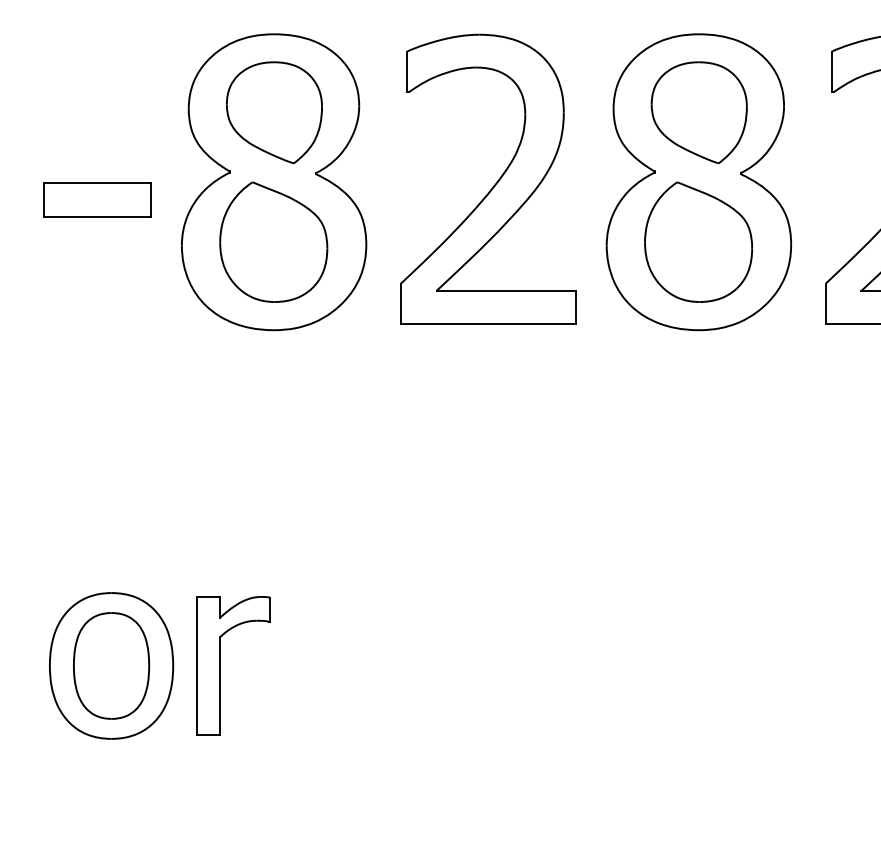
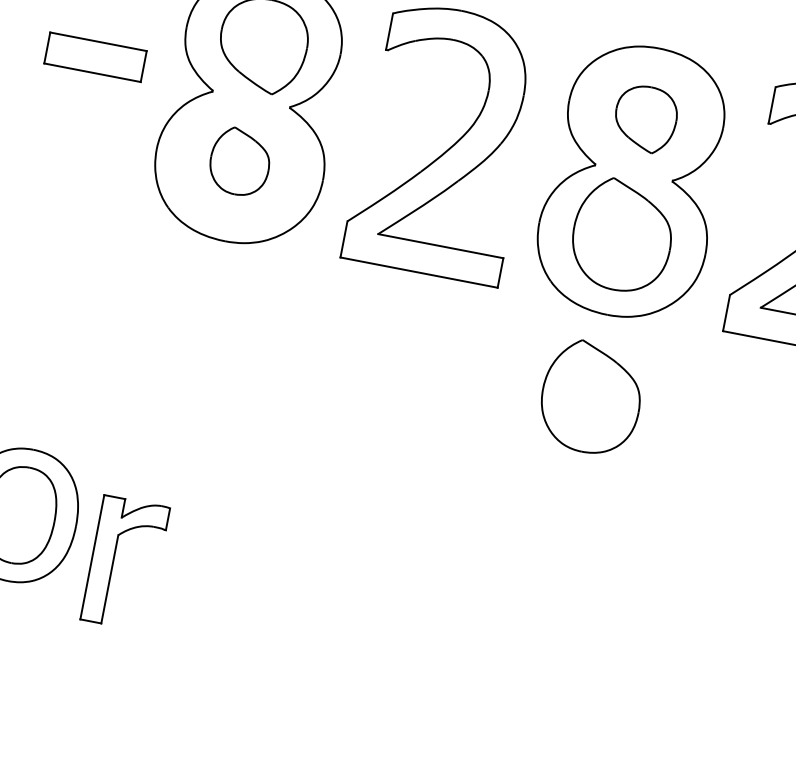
part: (698, 112) -> (645, 118), size x0.7
part: (97, 199) -> (95, 56), moved
part: (273, 241) -> (239, 161), size x0.6
part: (698, 421) -> (591, 397), added
part: (220, 665) -> (113, 560), moved

